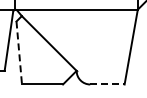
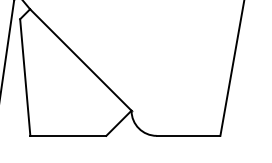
line: (19, 52) -> (25, 76), dashed -> solid
line: (107, 84) -> (188, 135), dashed -> solid

